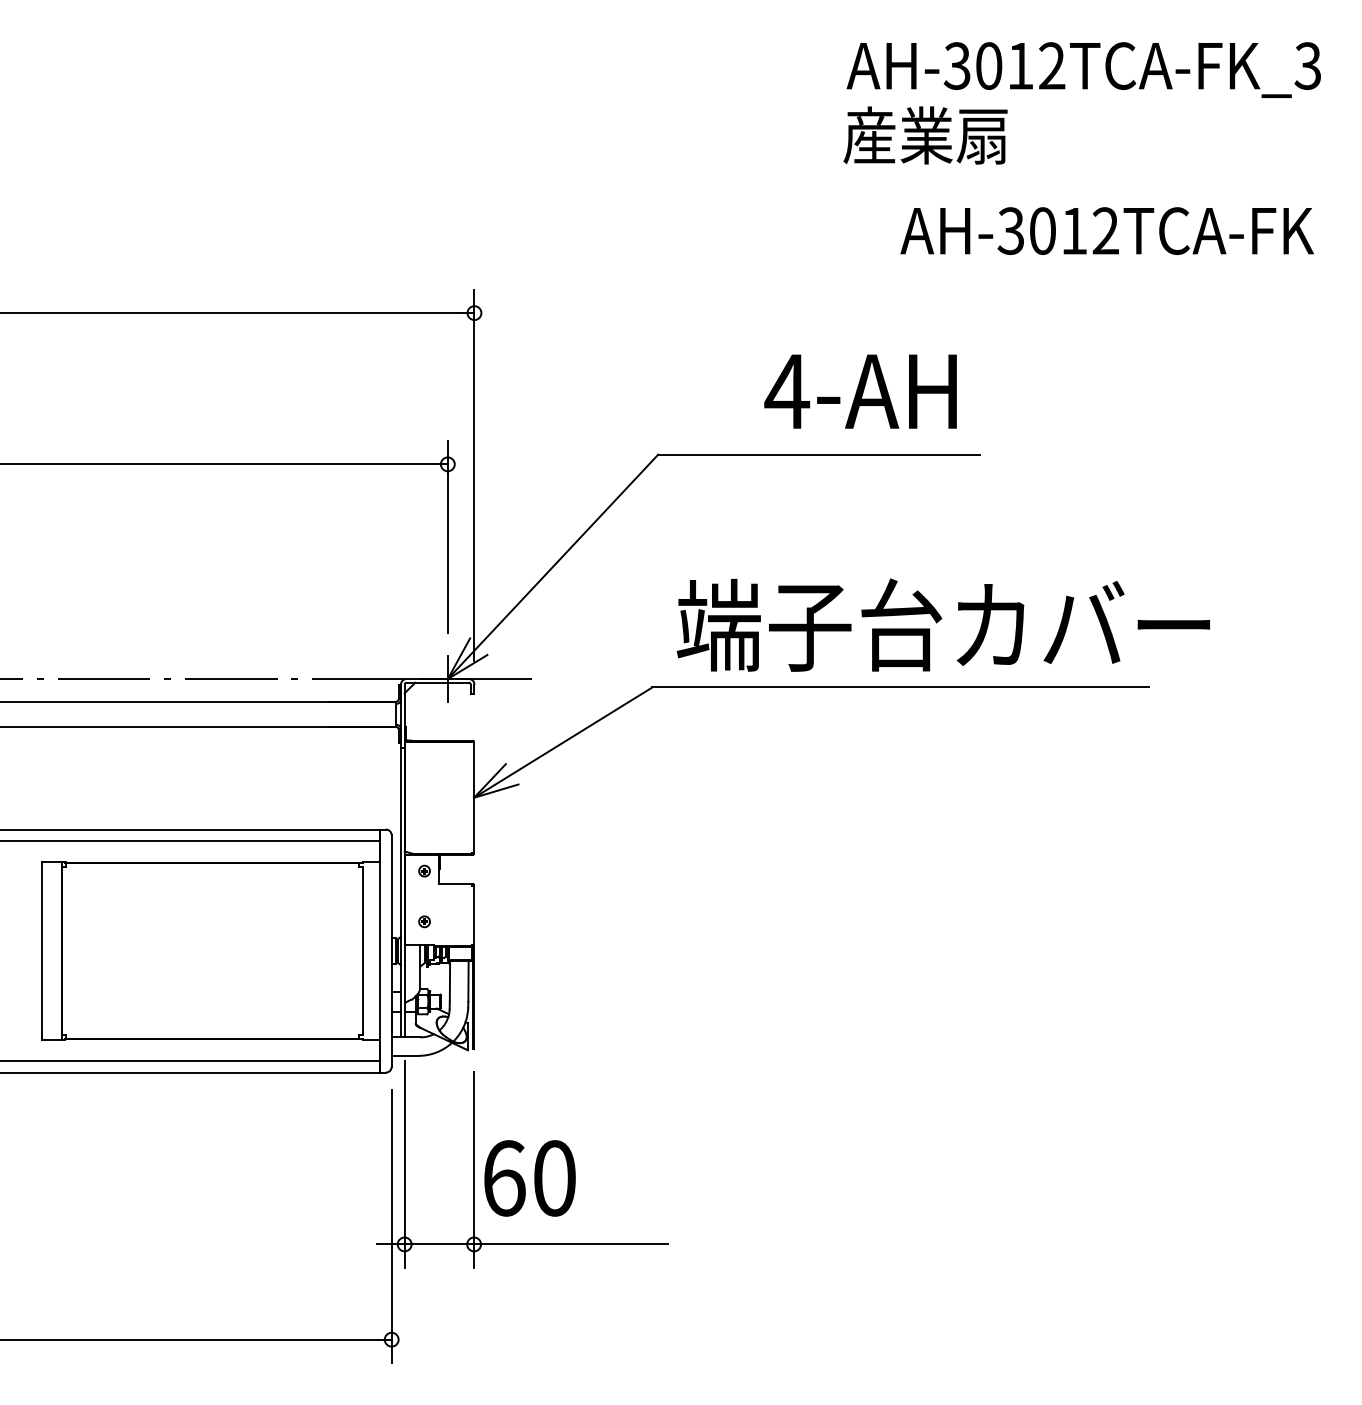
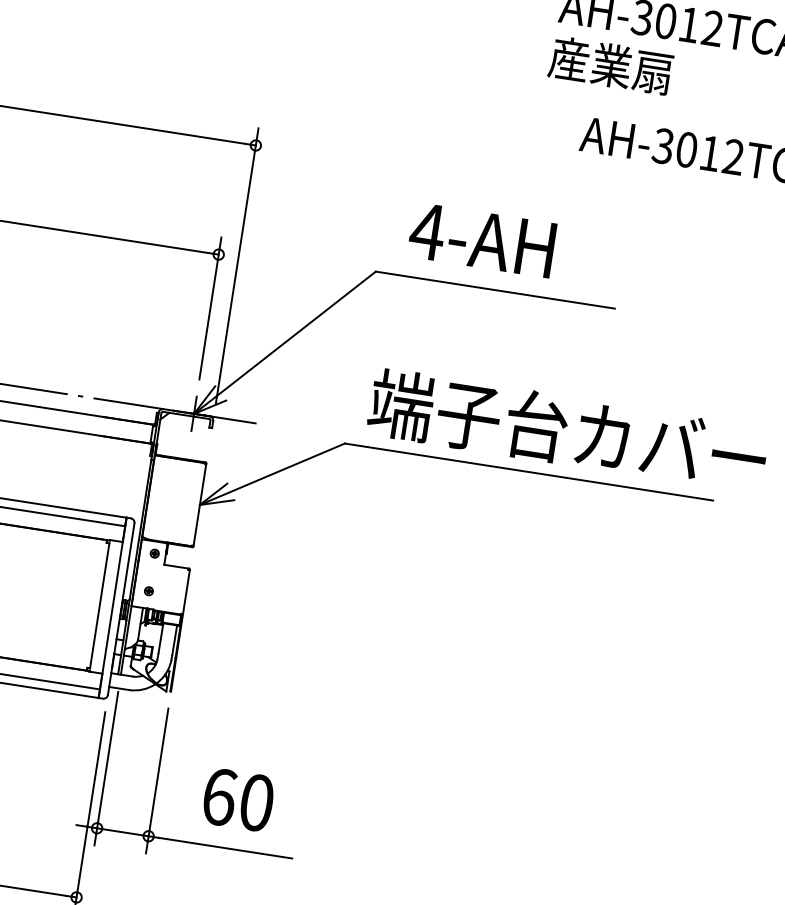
text: (860, 391) -> (482, 240), moved
text: (529, 1178) -> (238, 800), moved

